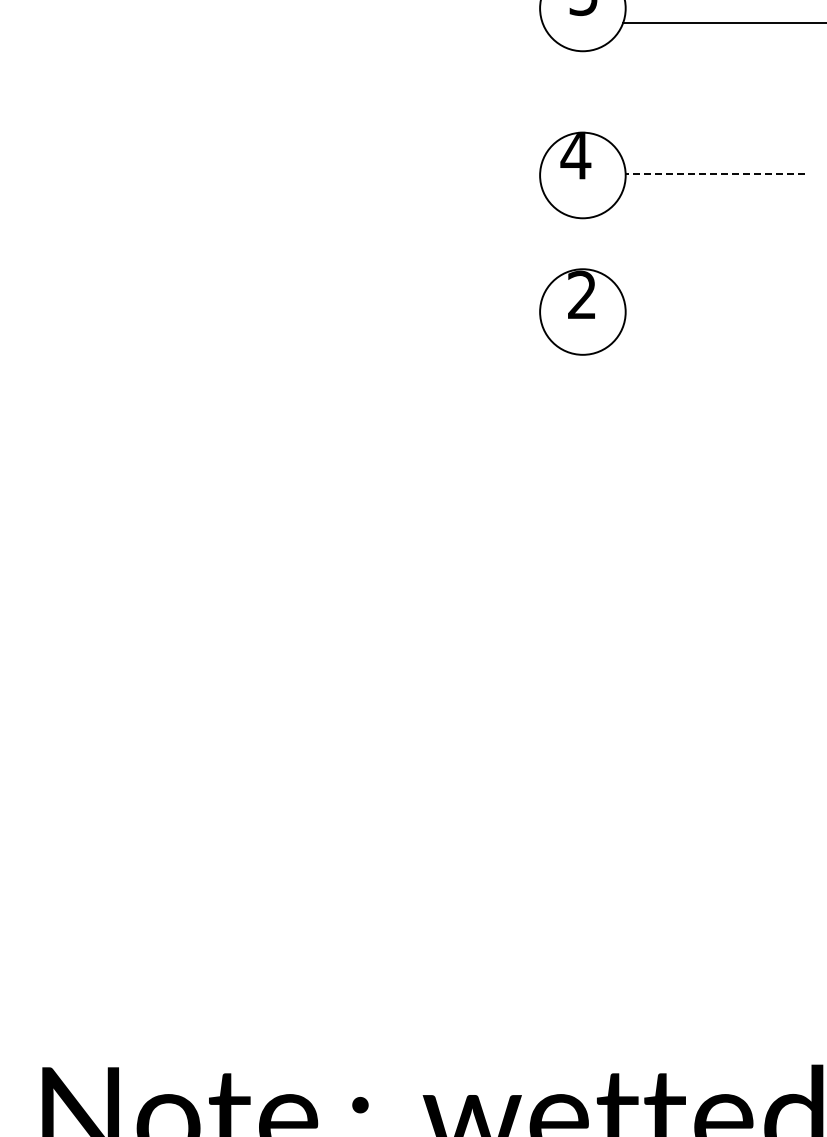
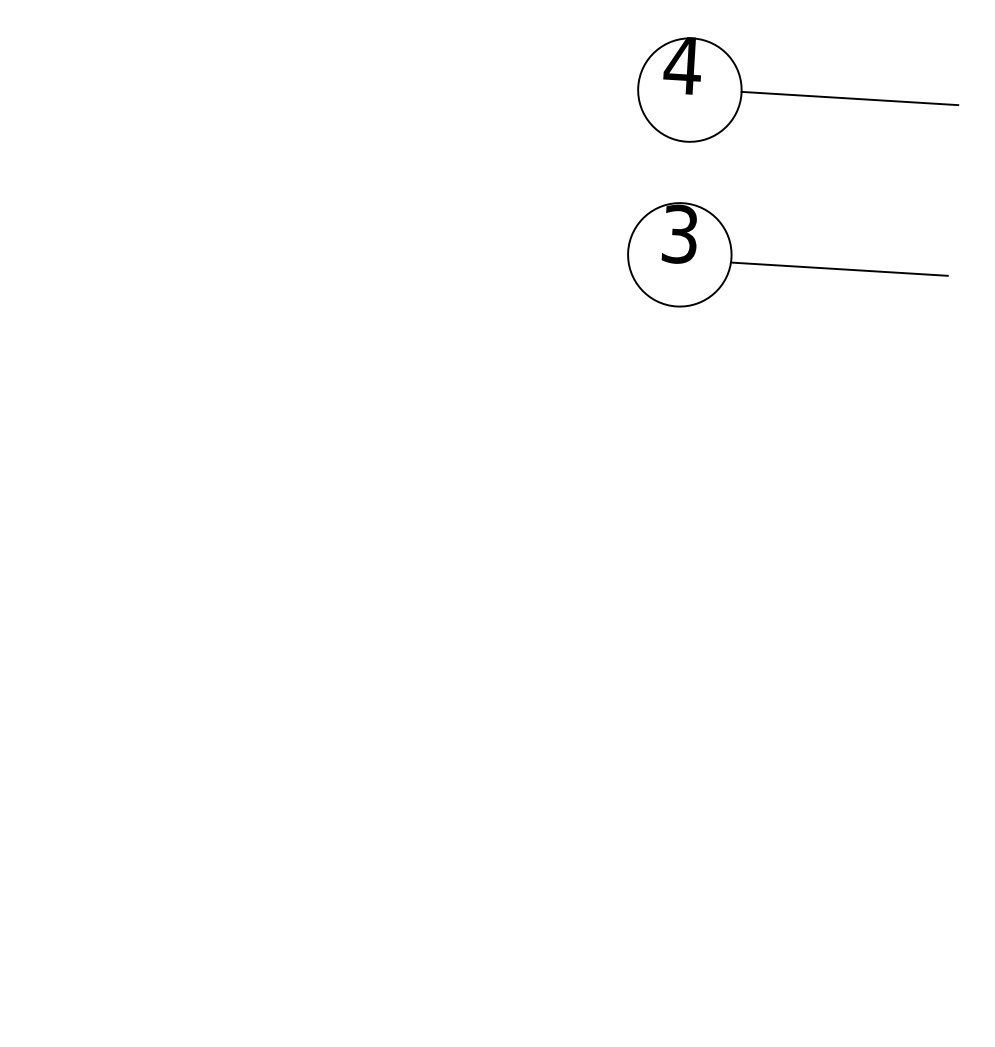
line: (715, 174) -> (849, 98), dashed -> solid
text: (582, 294) -> (680, 233), 2 -> 3
line: (715, 315) -> (839, 268), added

